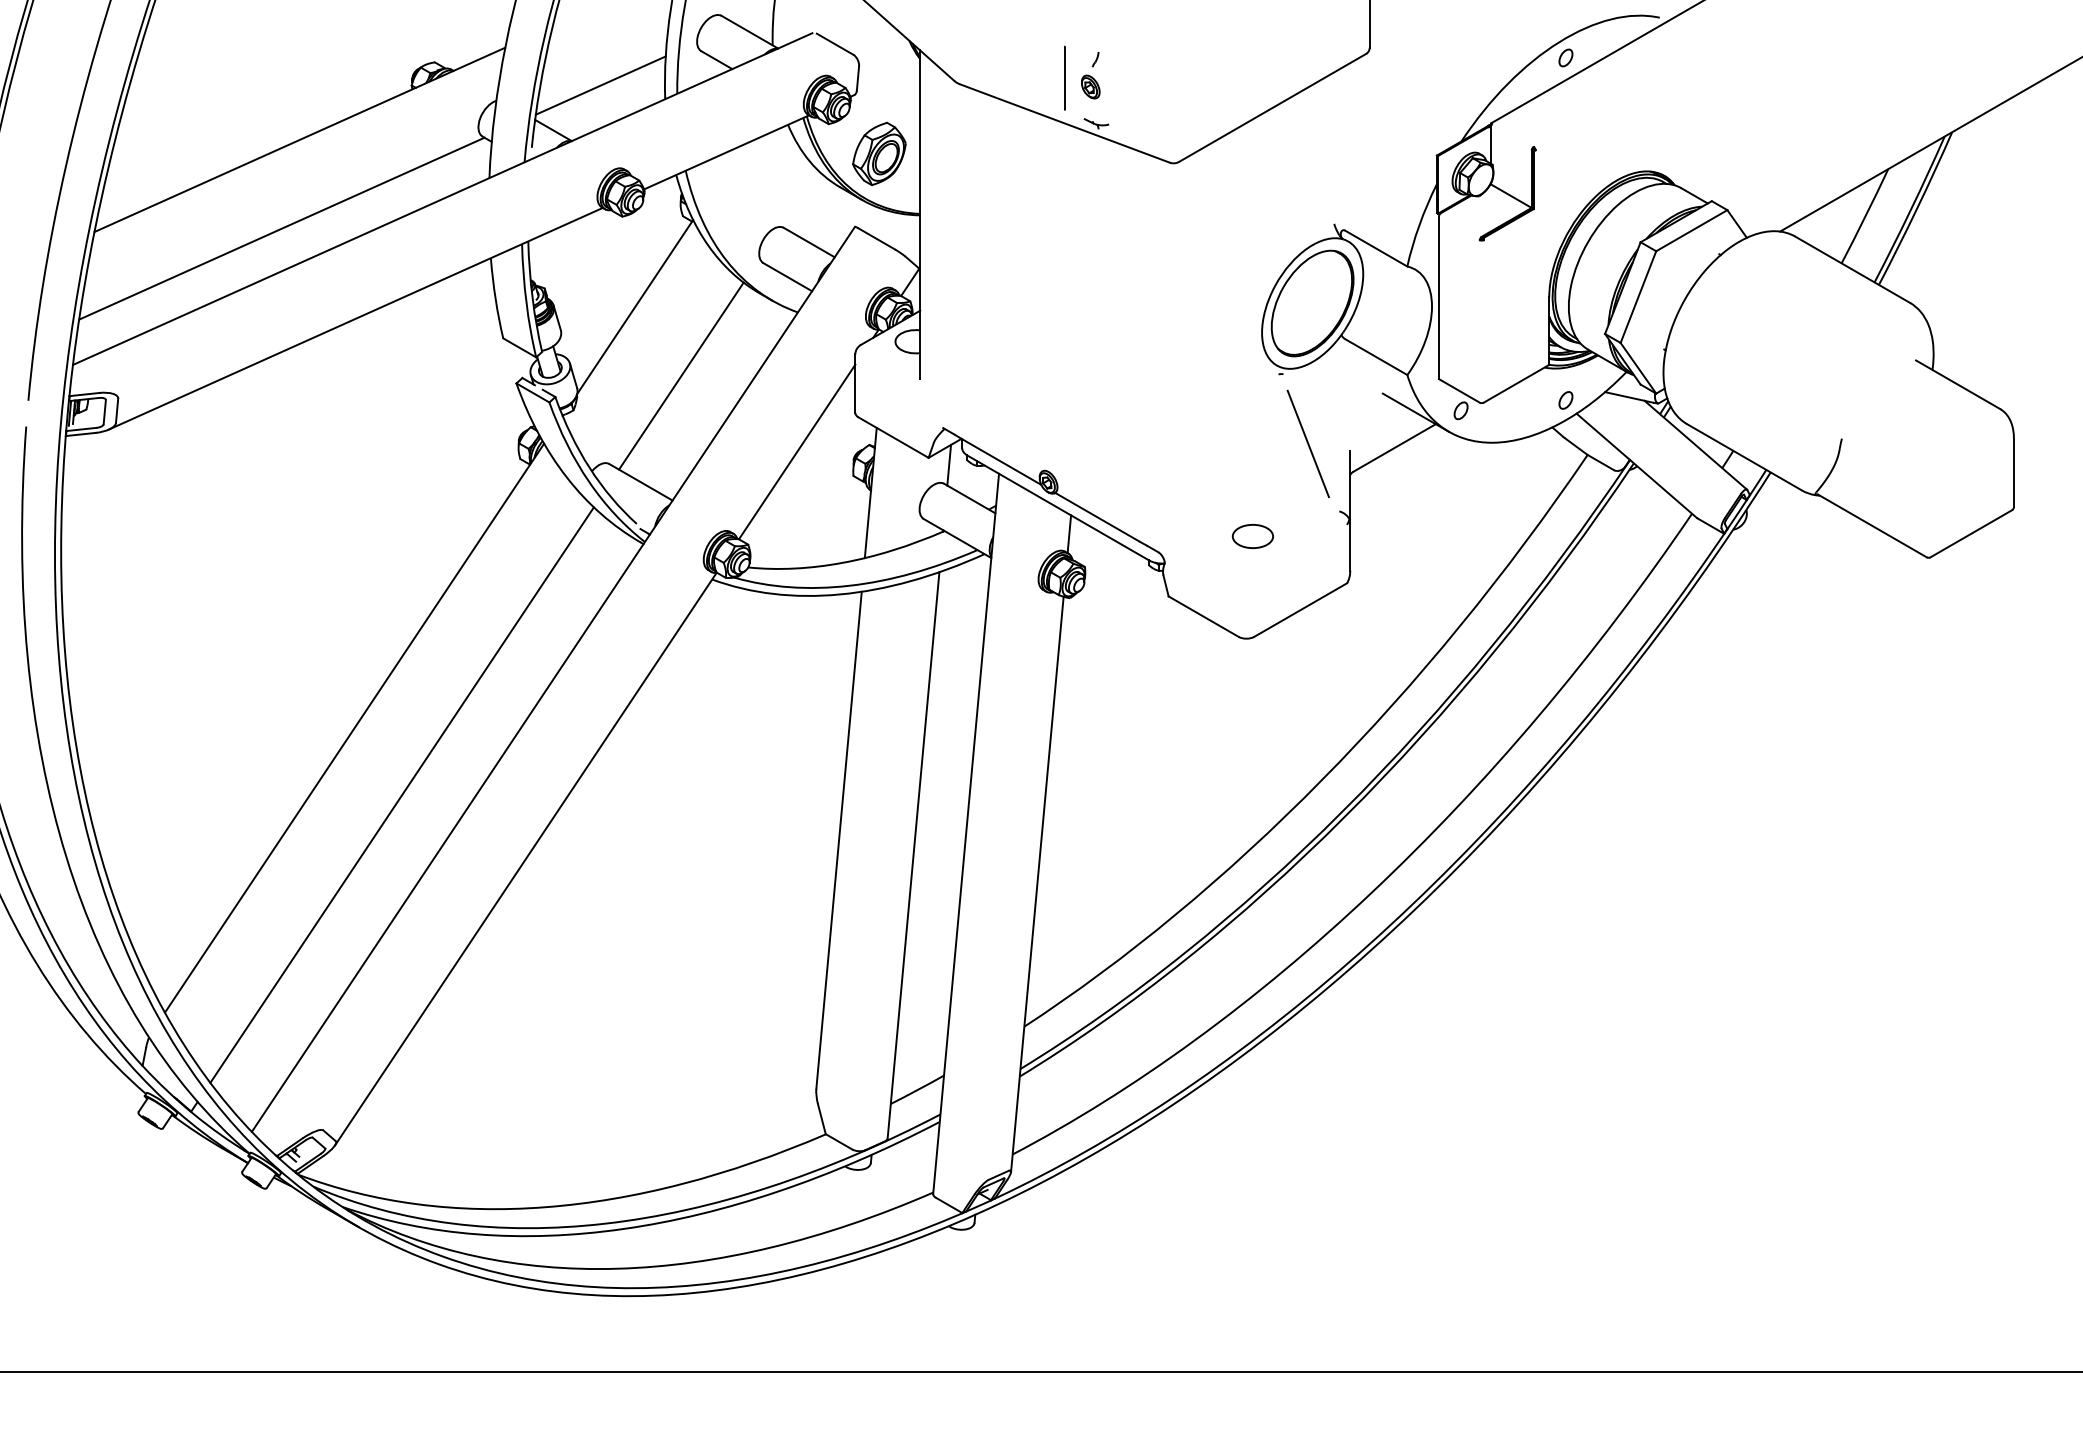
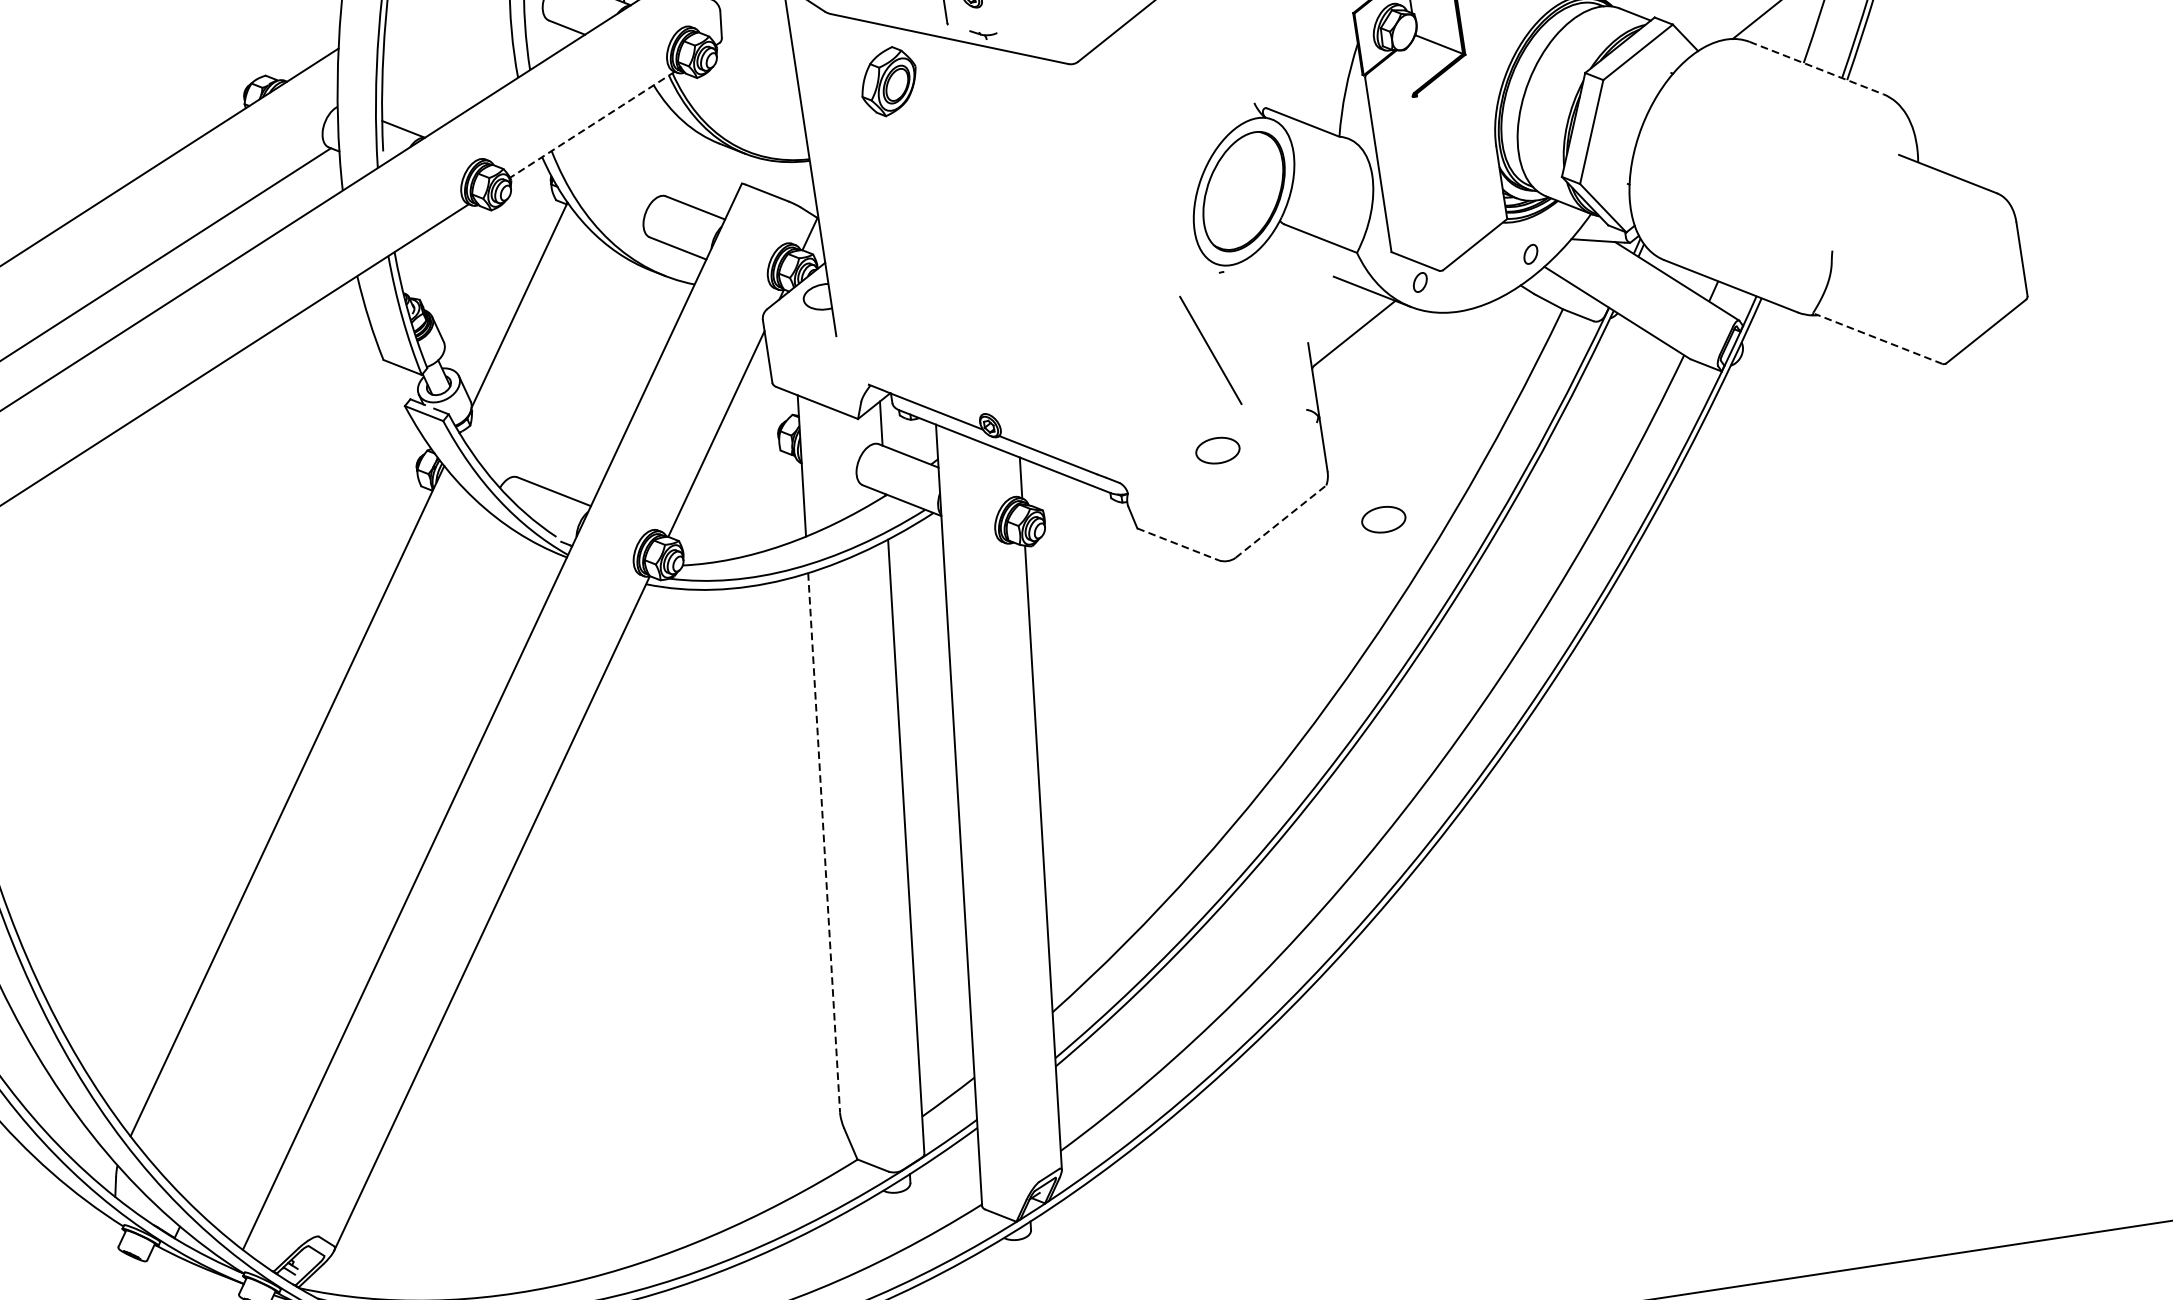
line: (600, 85) -> (446, 73), removed
line: (726, 152) -> (592, 124), solid -> dashed
part: (879, 153) -> (888, 81), moved
line: (1853, 270) -> (1817, 68), solid -> dashed
line: (681, 375) -> (580, 370), removed
line: (1307, 443) -> (1209, 350), moved
line: (1872, 525) -> (1879, 338), solid -> dashed
line: (1300, 610) -> (1280, 522), solid -> dashed
line: (1204, 616) -> (1179, 544), solid -> dashed
part: (1394, 622) -> (1383, 519), added
line: (401, 794) -> (348, 864), removed
line: (839, 840) -> (824, 842), solid -> dashed

